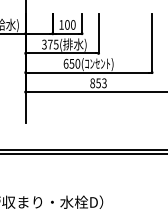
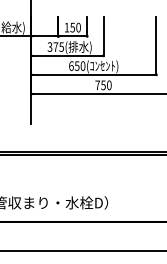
text: (67, 24) -> (72, 27), 100 -> 150
text: (98, 83) -> (103, 85), 853 -> 750

